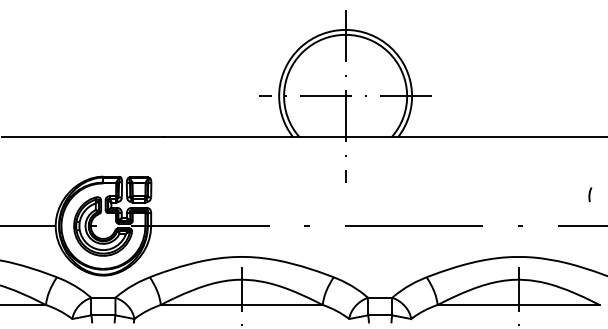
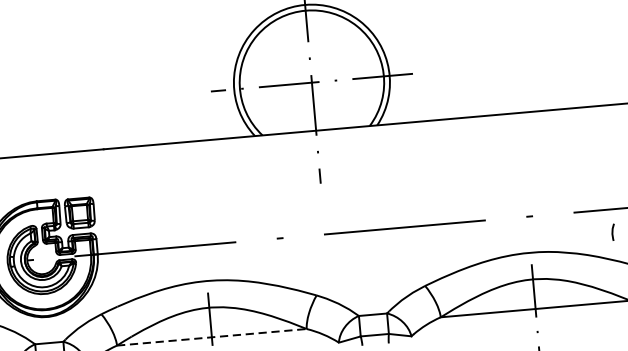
line: (590, 194) -> (613, 232), moved
line: (242, 305) -> (212, 337), solid -> dashed

